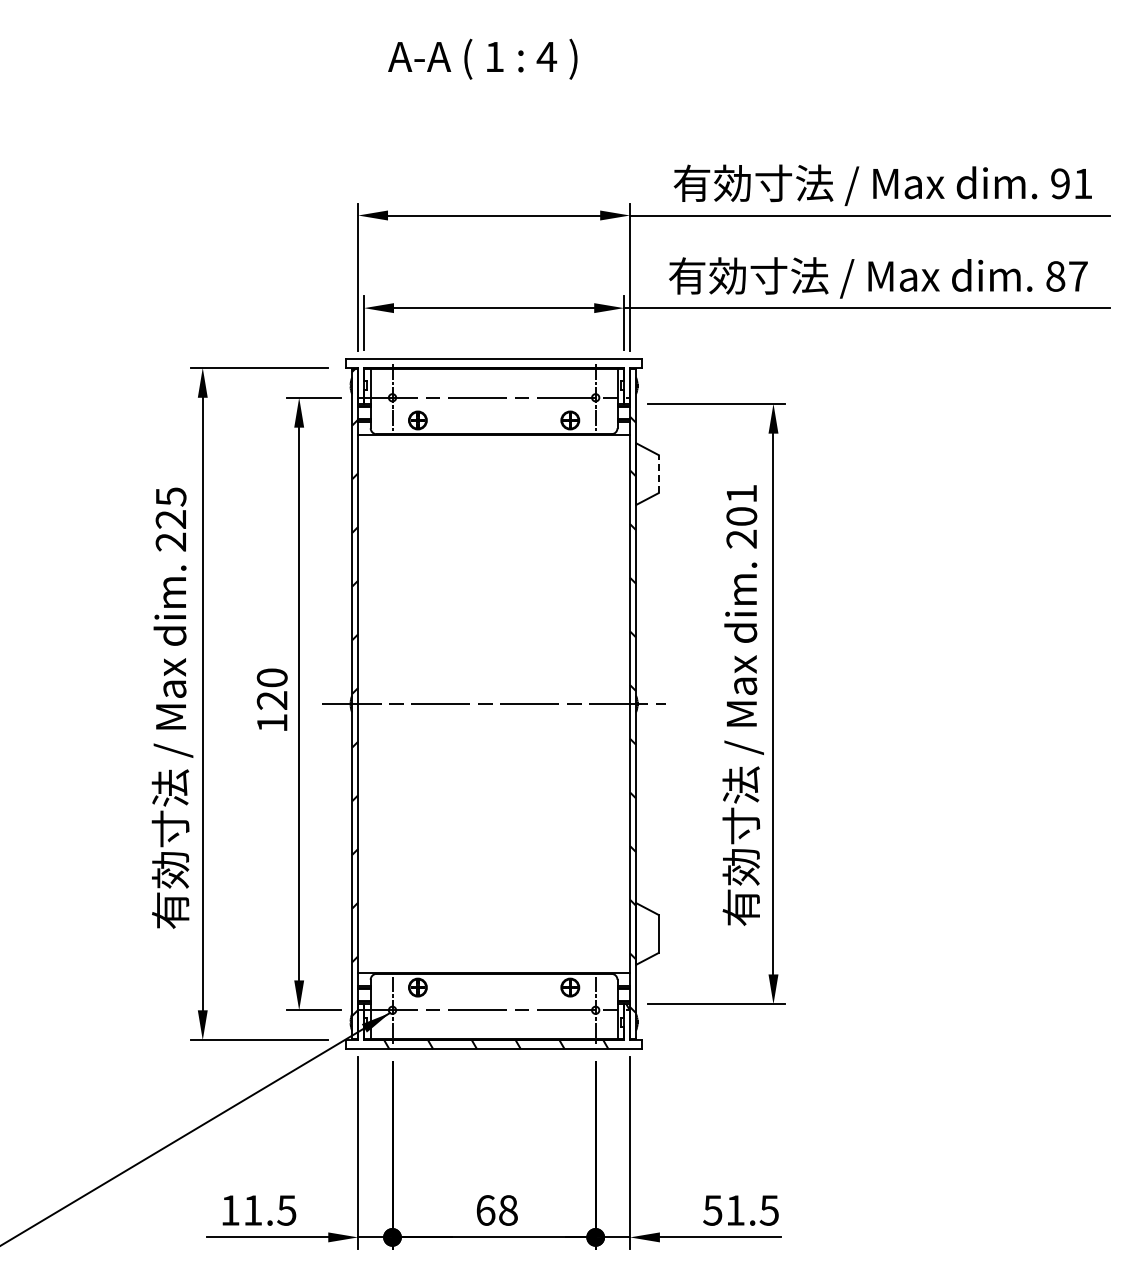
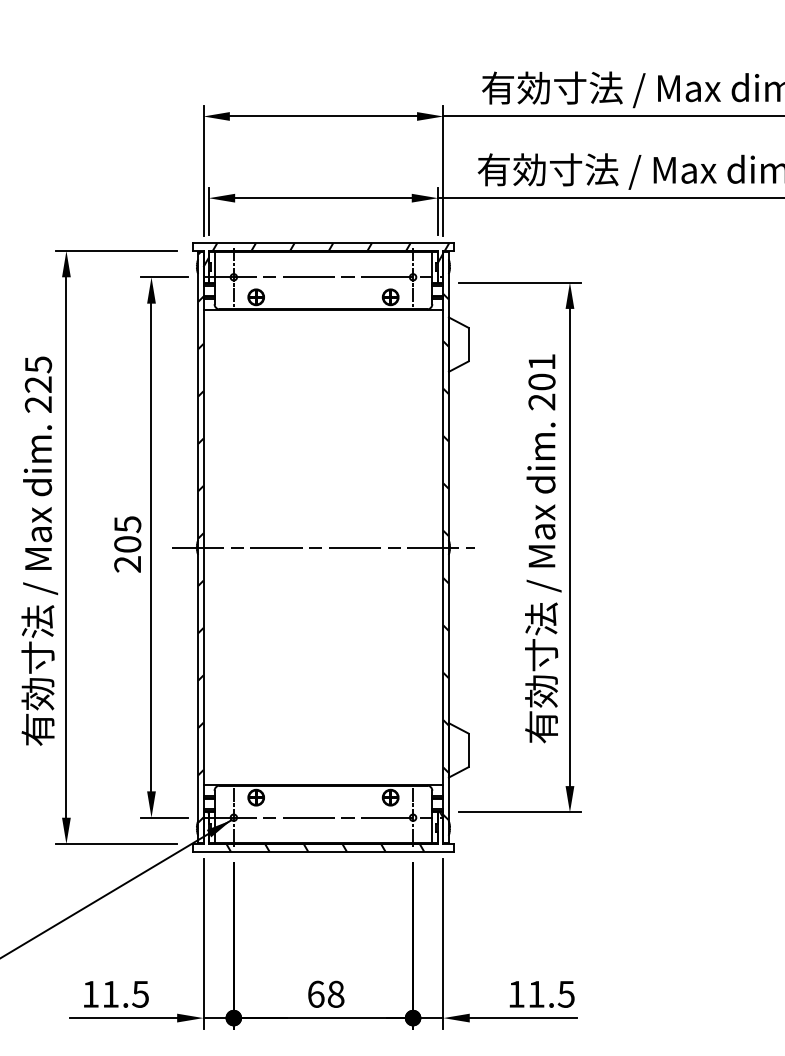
hatch: (497, 372) -> (326, 254), added
line: (658, 474) -> (468, 344), dashed -> solid
text: (271, 700) -> (127, 544), 120 -> 205
text: (712, 1210) -> (516, 994), 51.5 -> 11.5

